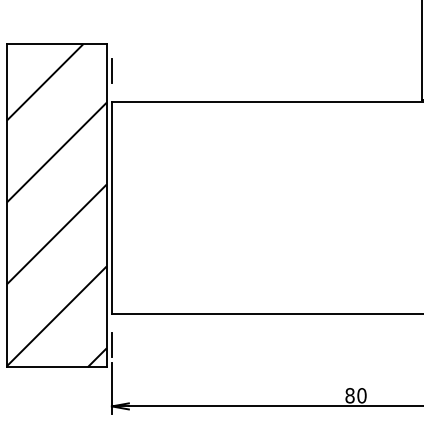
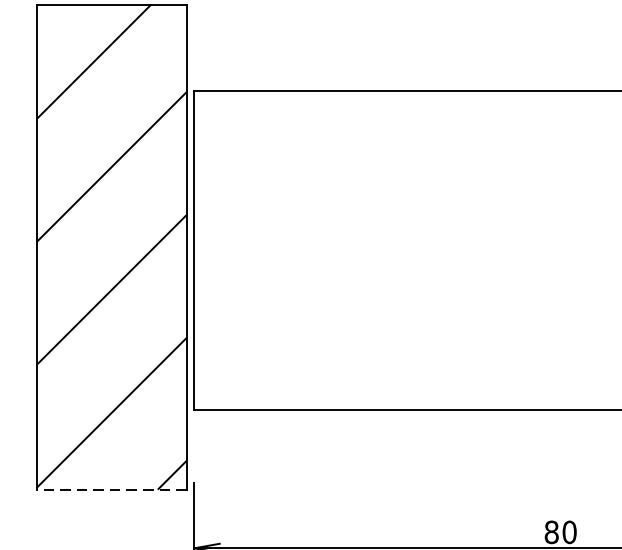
line: (111, 71) -> (193, 45), removed
line: (111, 344) -> (193, 455), removed
line: (56, 367) -> (111, 489), solid -> dashed

